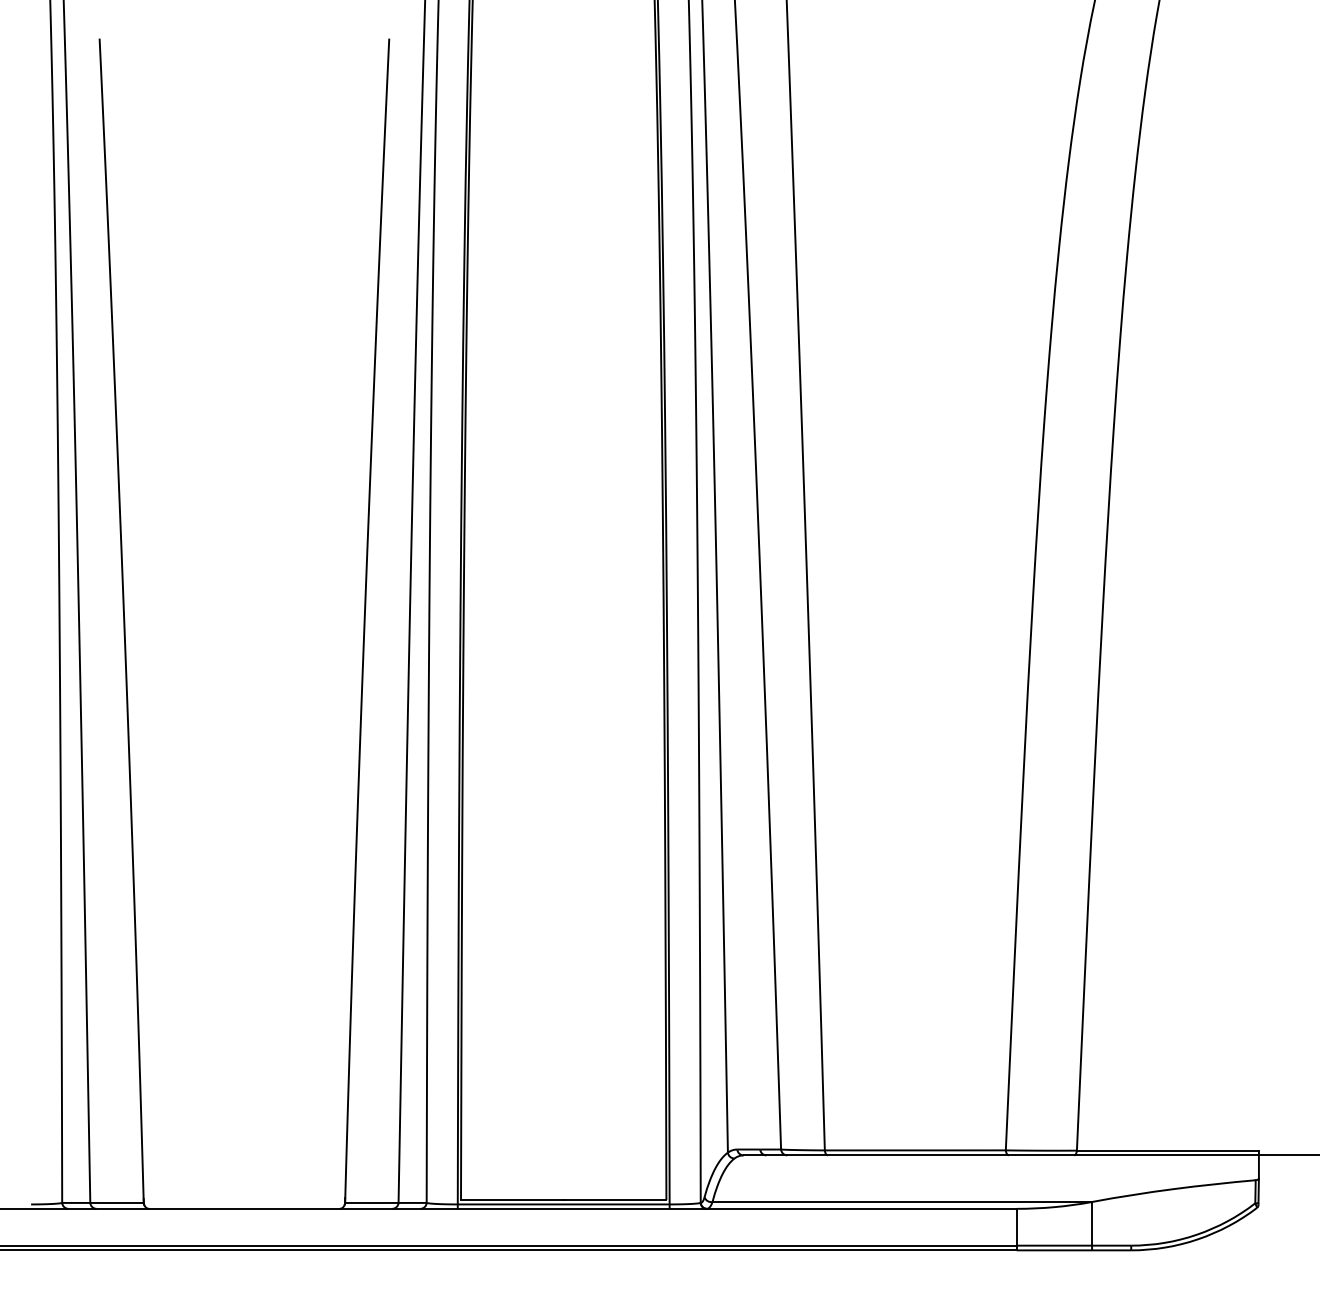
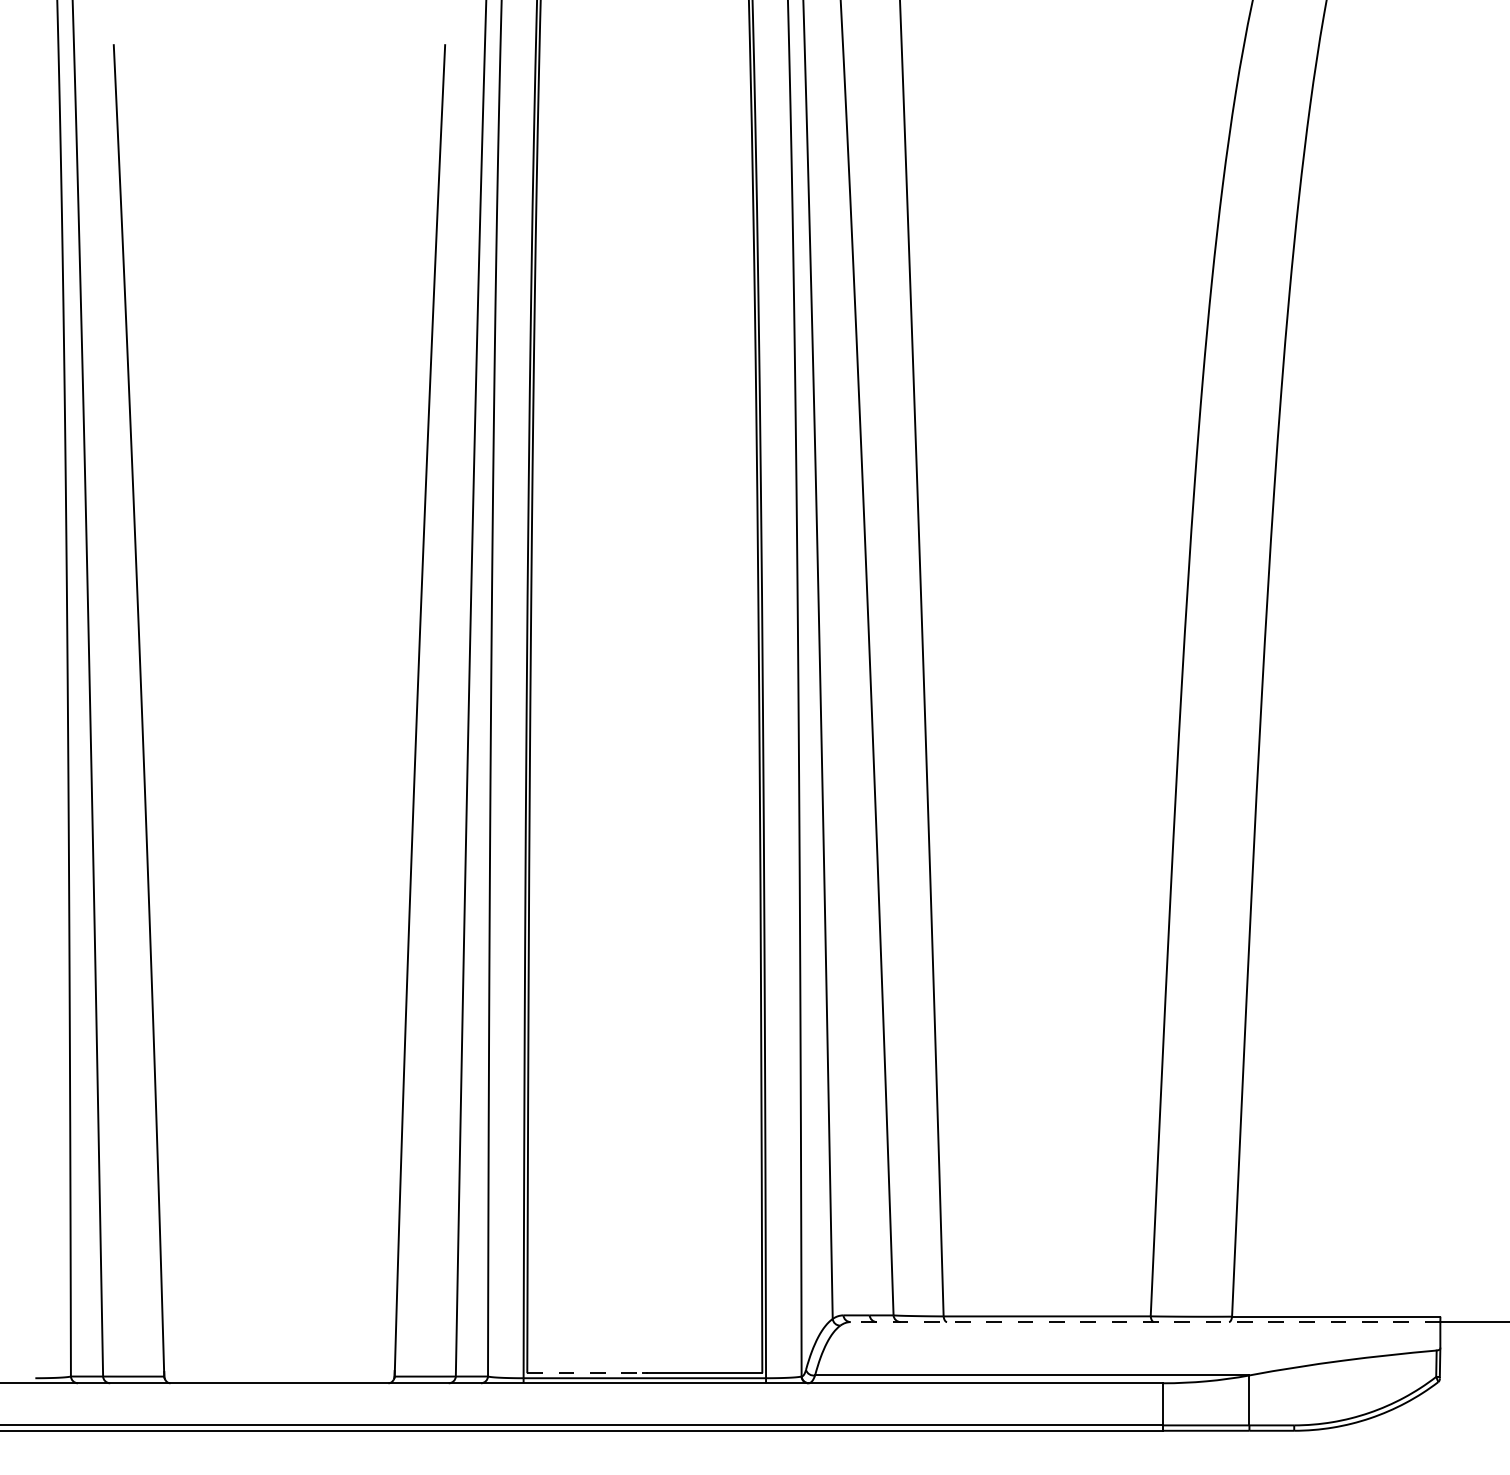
line: (1001, 1155) -> (1145, 1322), solid -> dashed
line: (511, 1200) -> (585, 1373), solid -> dashed

